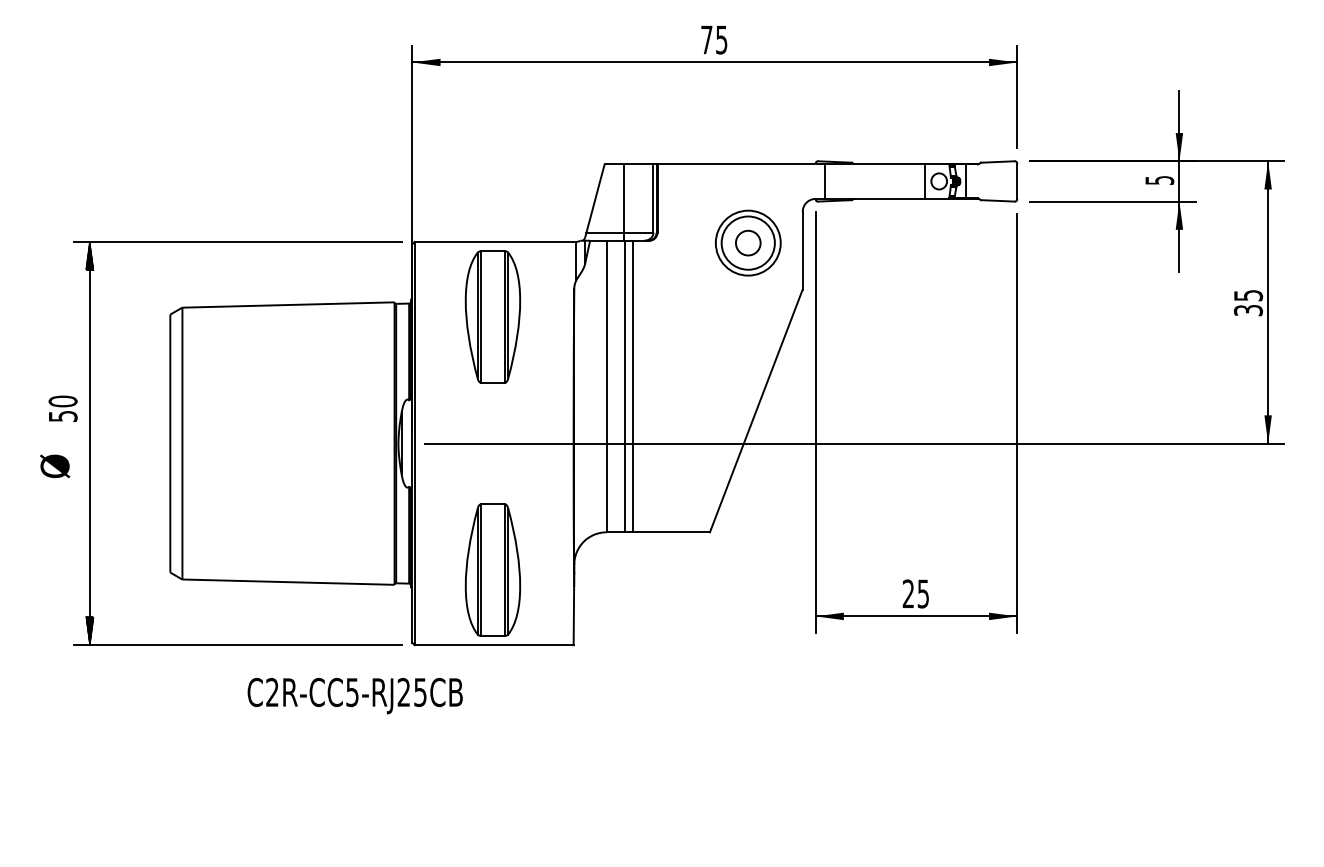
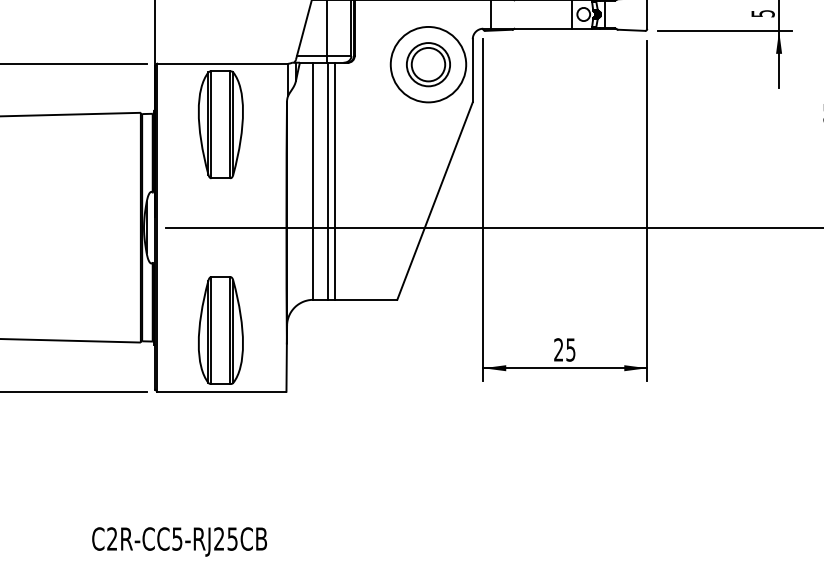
circle: (747, 242) -> (427, 64), size x1.43
circle: (747, 242) -> (427, 64), size x1.67
text: (354, 696) -> (179, 542), moved

